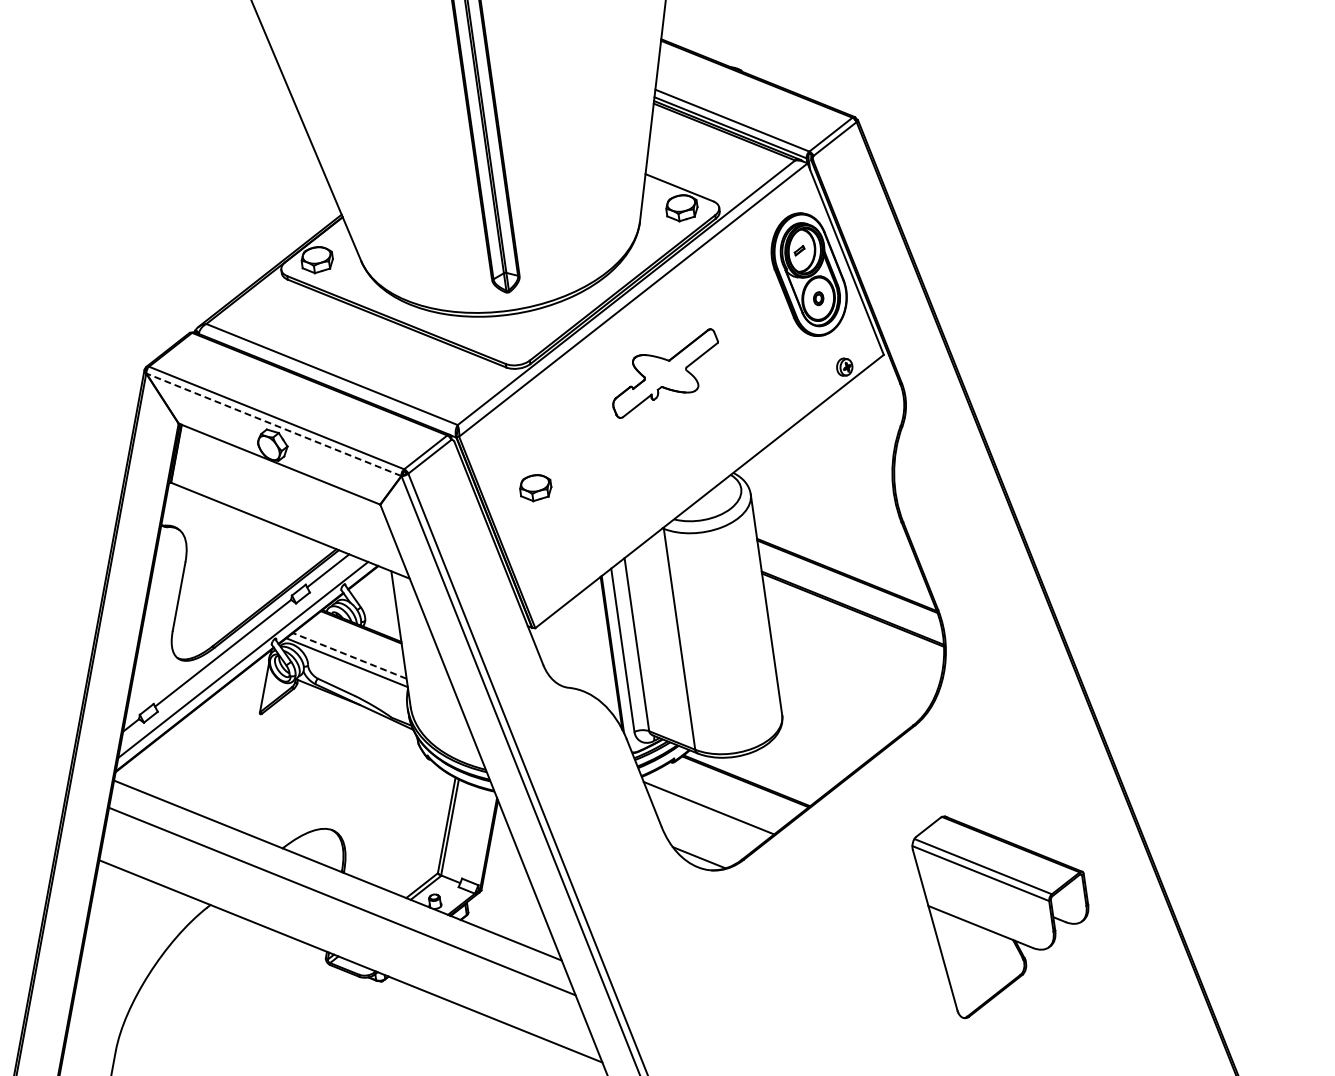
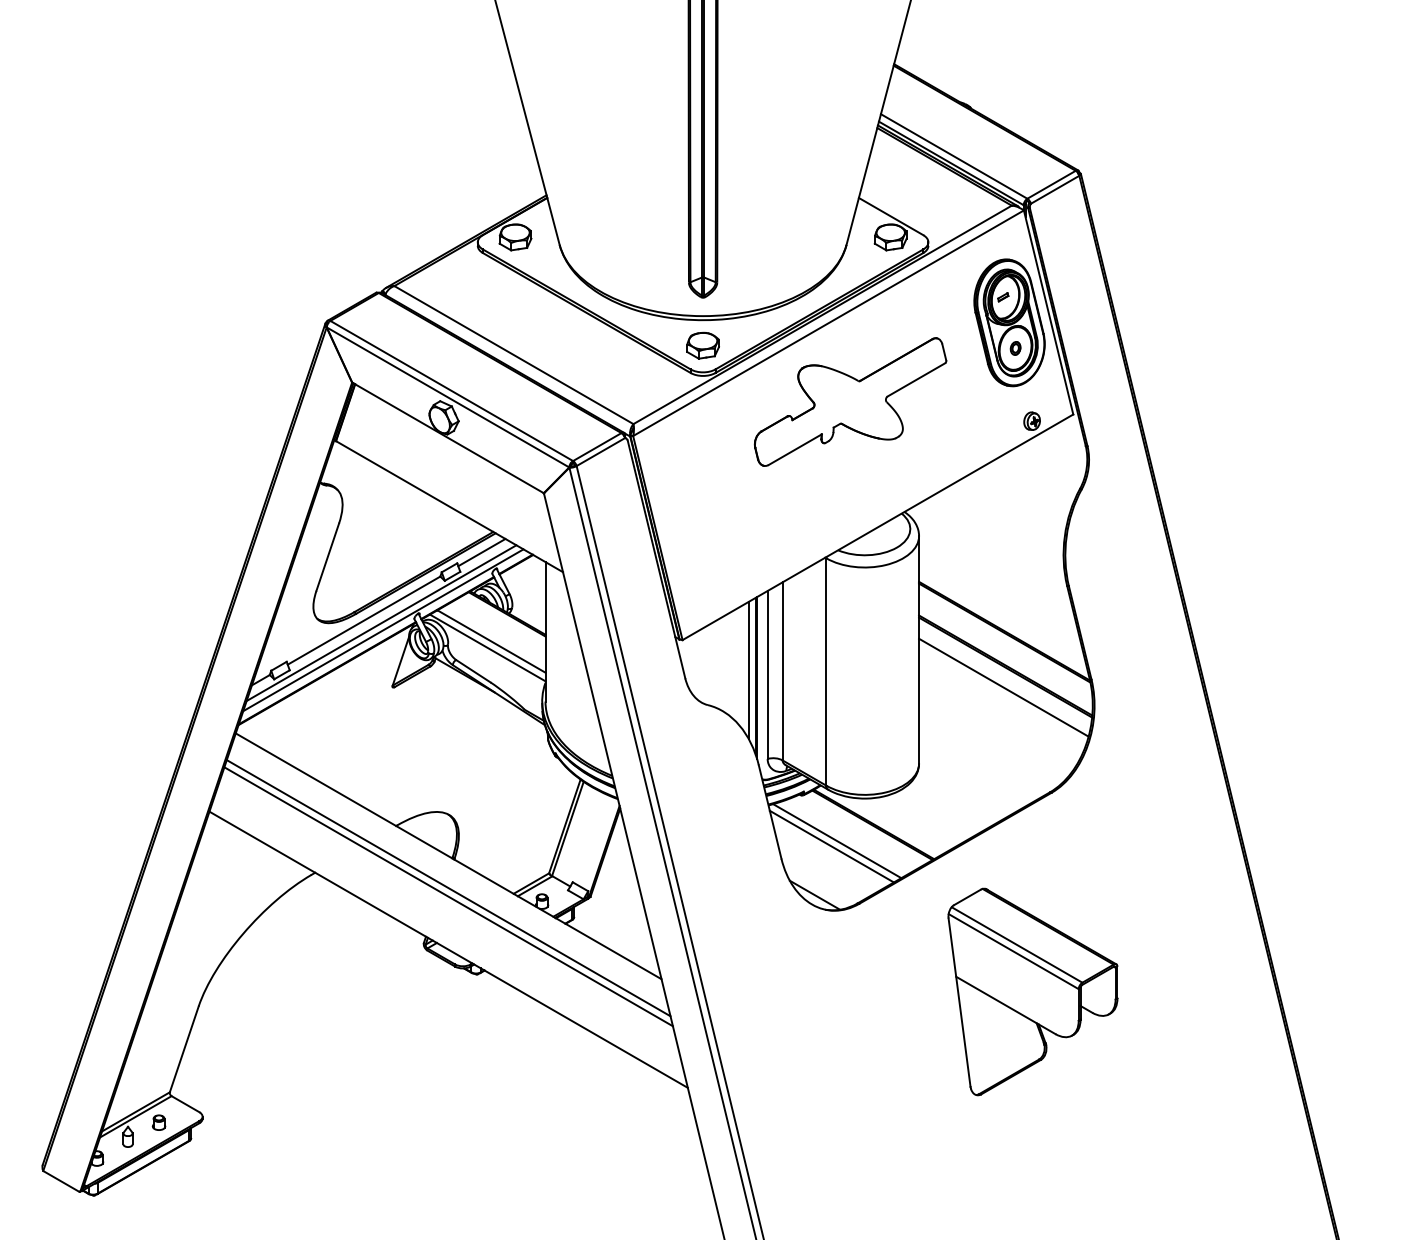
part: (665, 373) -> (850, 401), size x1.67
line: (274, 424) -> (448, 397), dashed -> solid
part: (535, 487) -> (702, 345), moved
line: (853, 629) -> (1003, 687), added
line: (603, 648) -> (748, 670), added
line: (240, 653) -> (381, 623), added
line: (349, 655) -> (491, 641), dashed -> solid
line: (713, 802) -> (837, 841), added
line: (343, 909) -> (448, 896), added
part: (1004, 909) -> (1032, 991), moved

